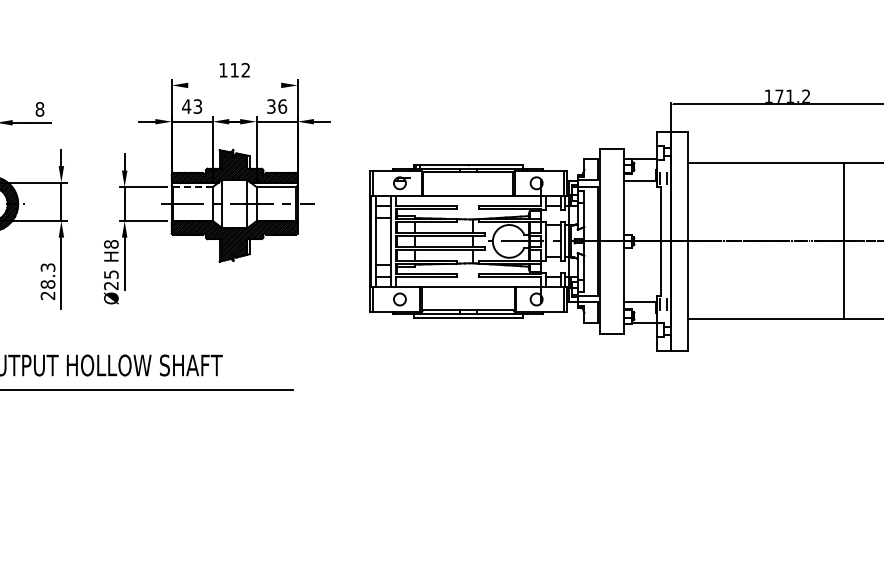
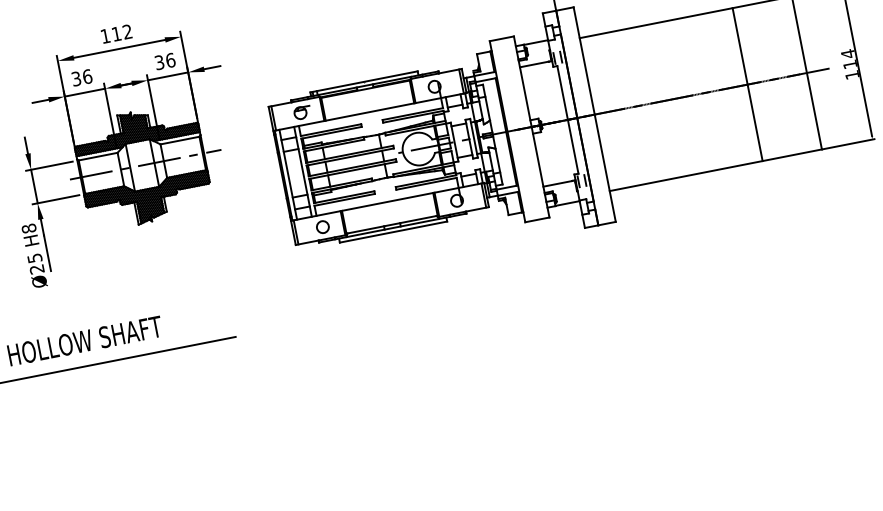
line: (234, 85) -> (119, 49), added
text: (192, 106) -> (82, 77), 43 -> 36
line: (193, 187) -> (98, 157), dashed -> solid

